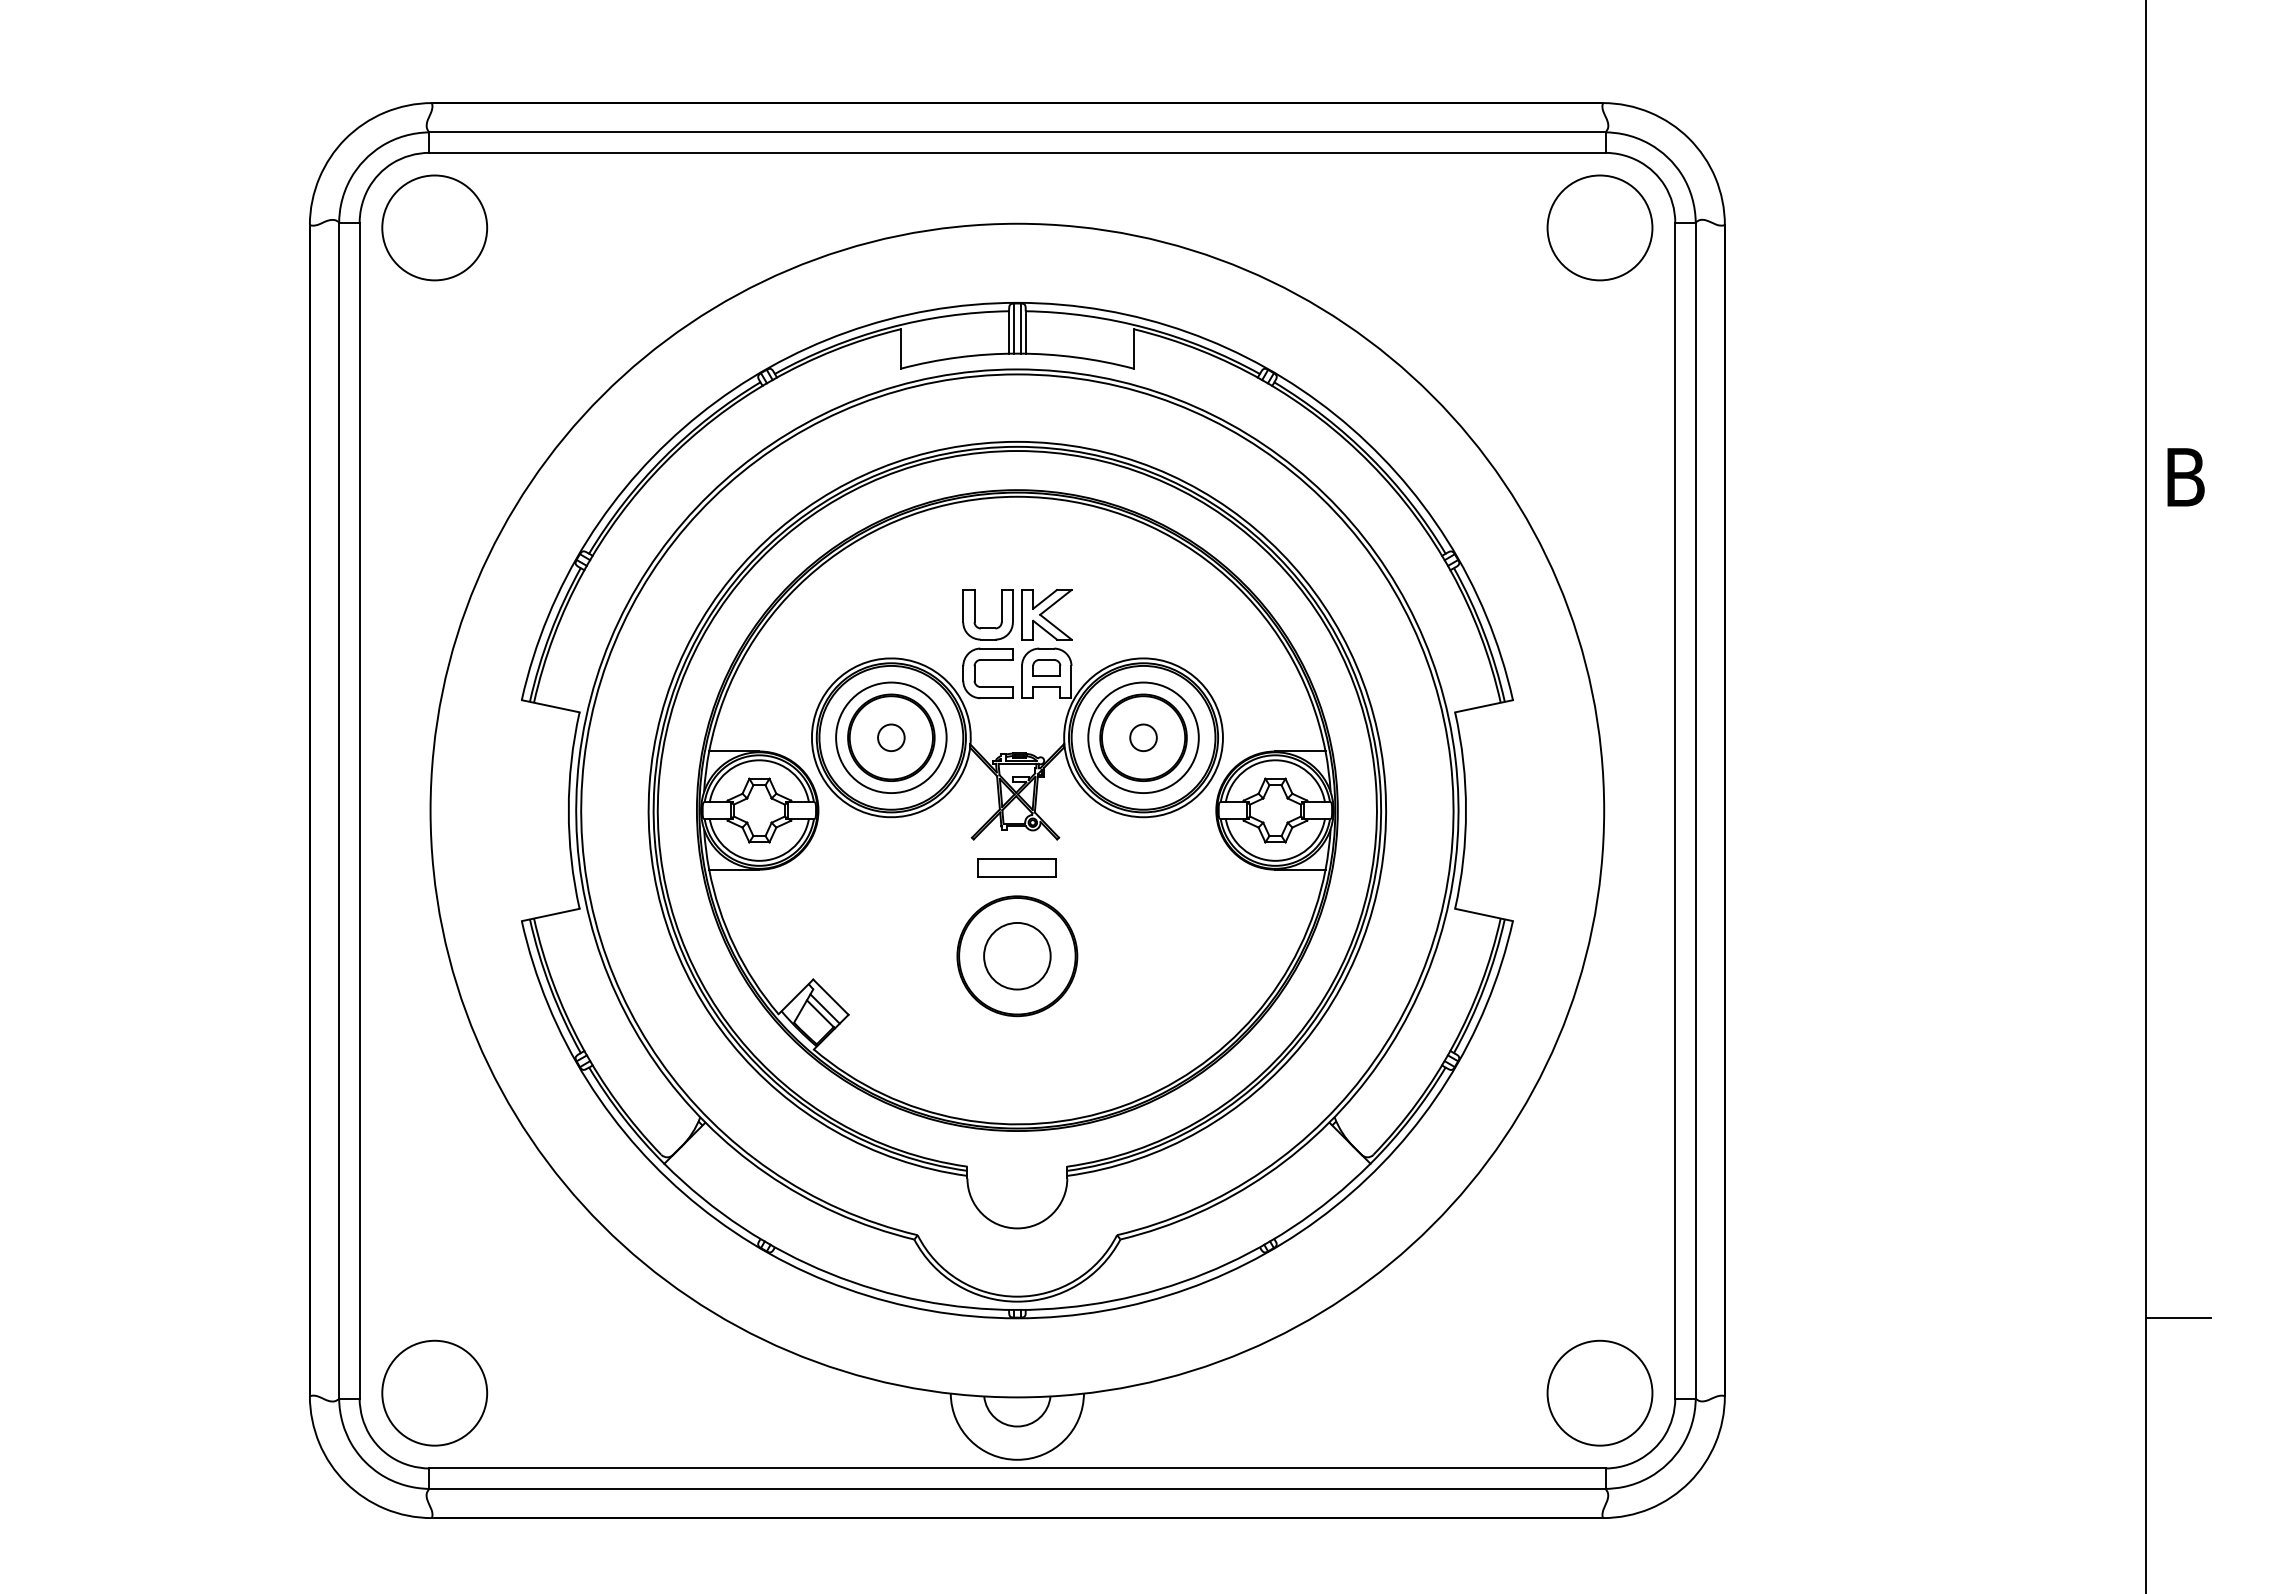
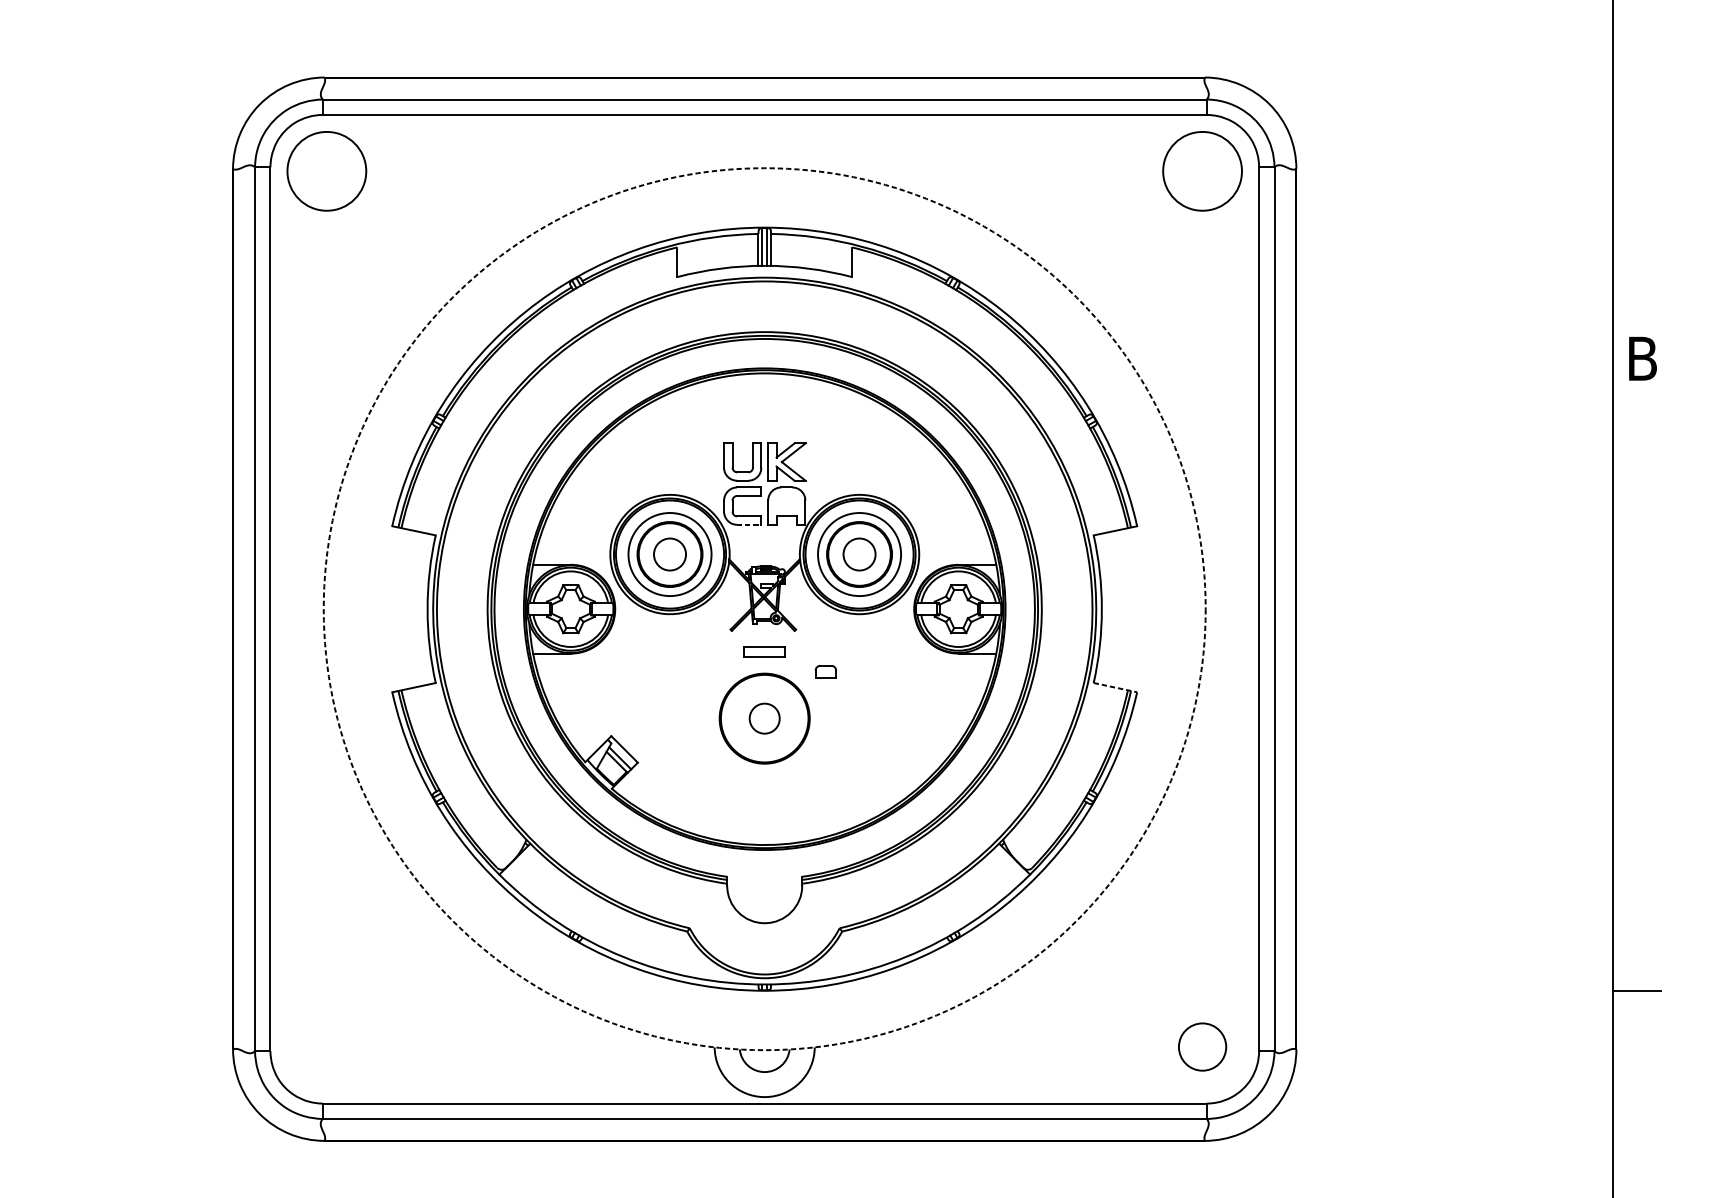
part: (1046, 667) -> (825, 671), moved
line: (997, 698) -> (749, 524), solid -> dashed
circle: (891, 737) -> (670, 554), size x1.6
circle: (1143, 737) -> (859, 554), size x1.6
circle: (1017, 810) -> (764, 609), solid -> dashed
part: (1016, 867) -> (764, 651), size x0.7
line: (1484, 914) -> (1115, 687), solid -> dashed
circle: (1017, 955) -> (764, 718), size x0.6
circle: (434, 1392) -> (326, 1046), removed
circle: (1599, 1392) -> (1202, 1046), size x0.6

